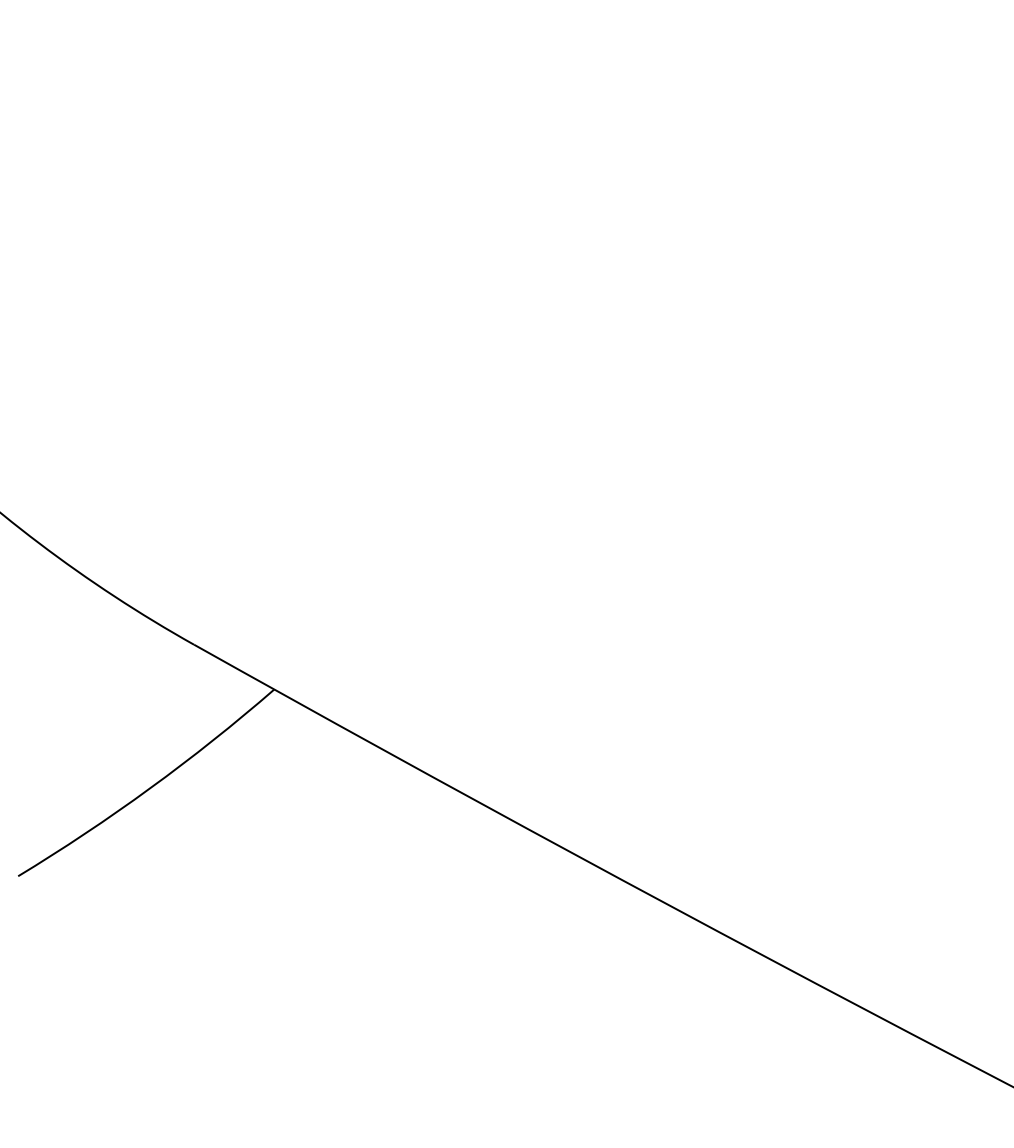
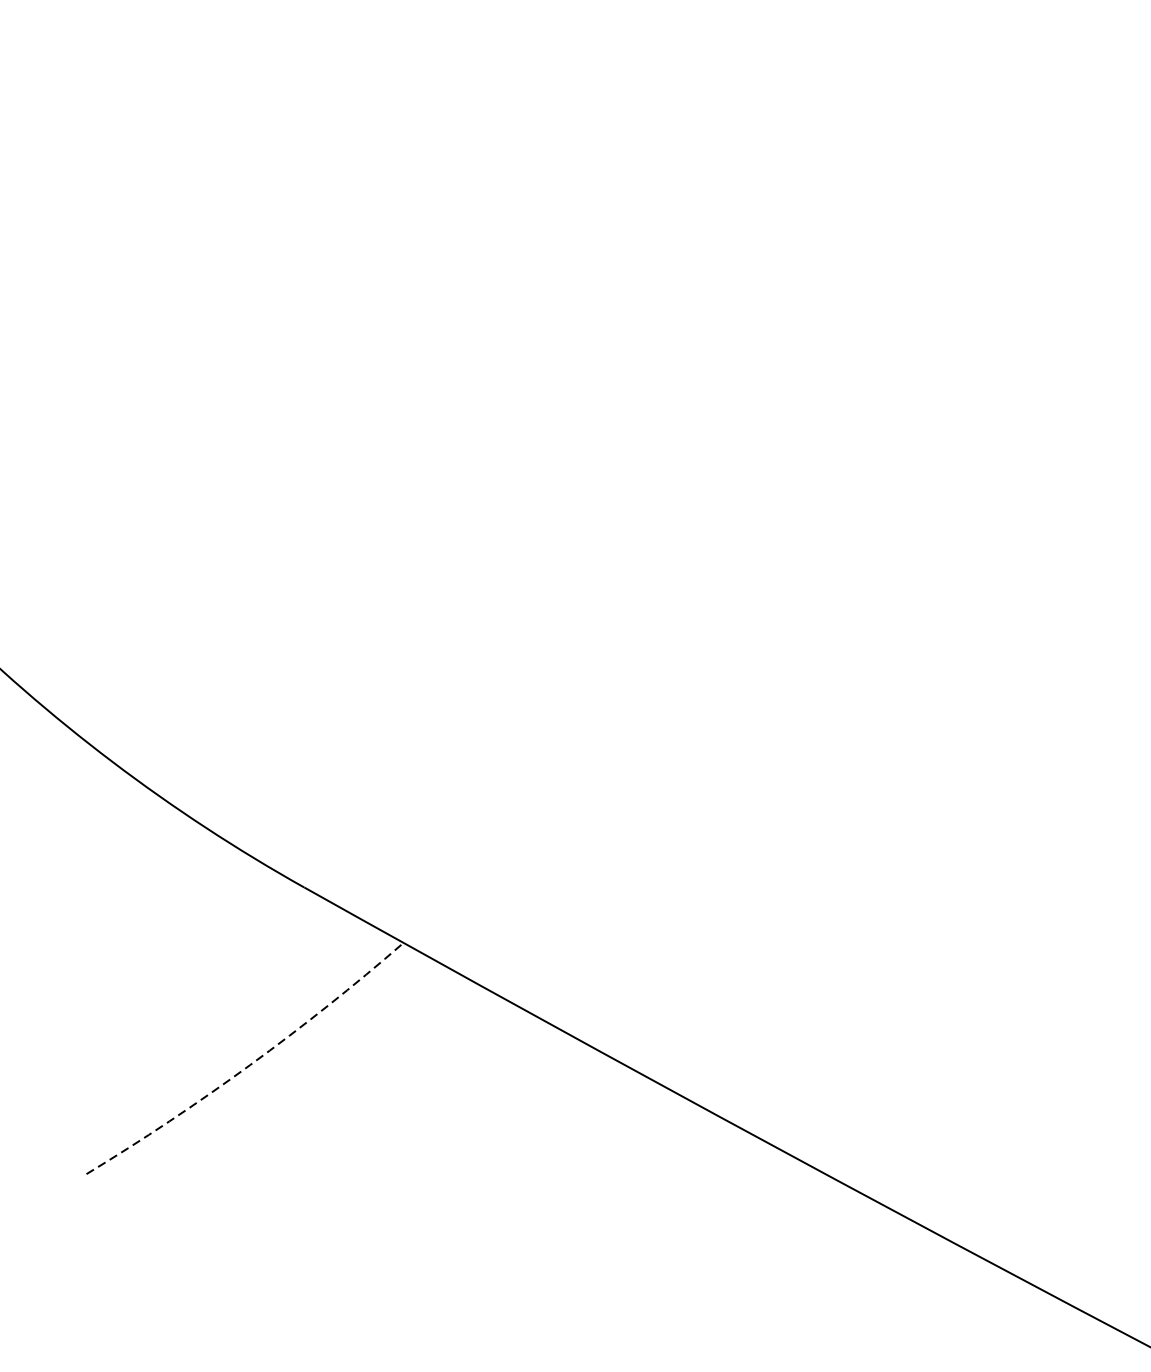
arc: (150, 788) -> (250, 1065), solid -> dashed

